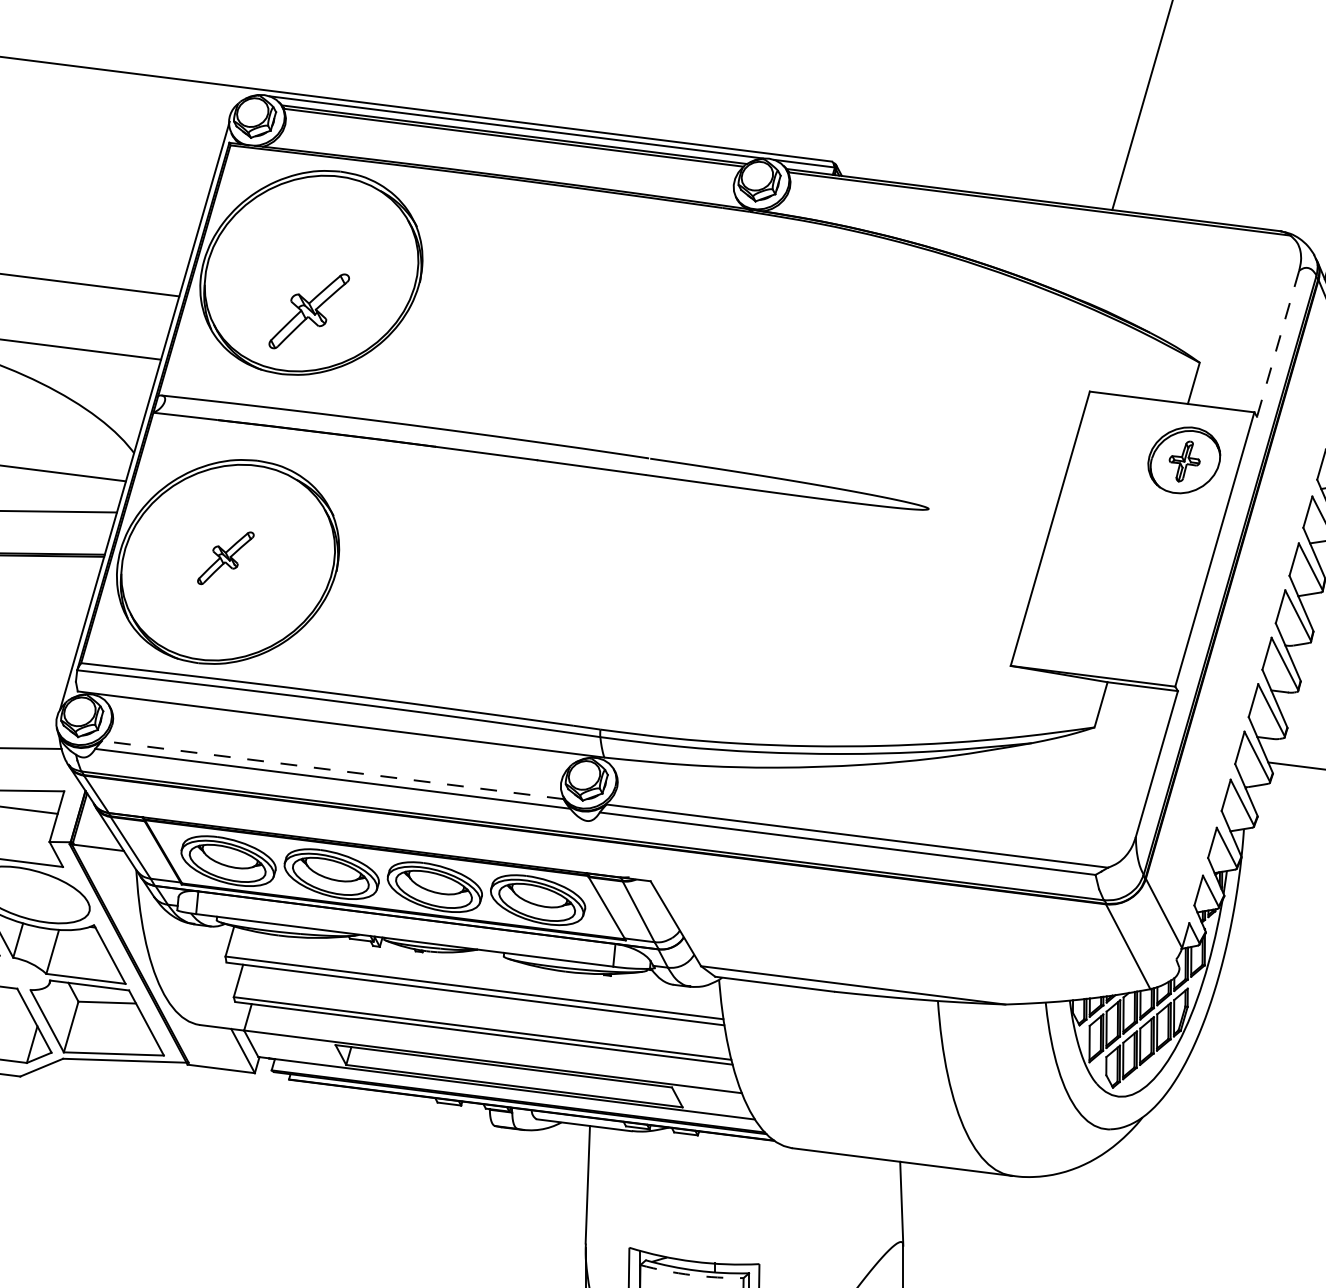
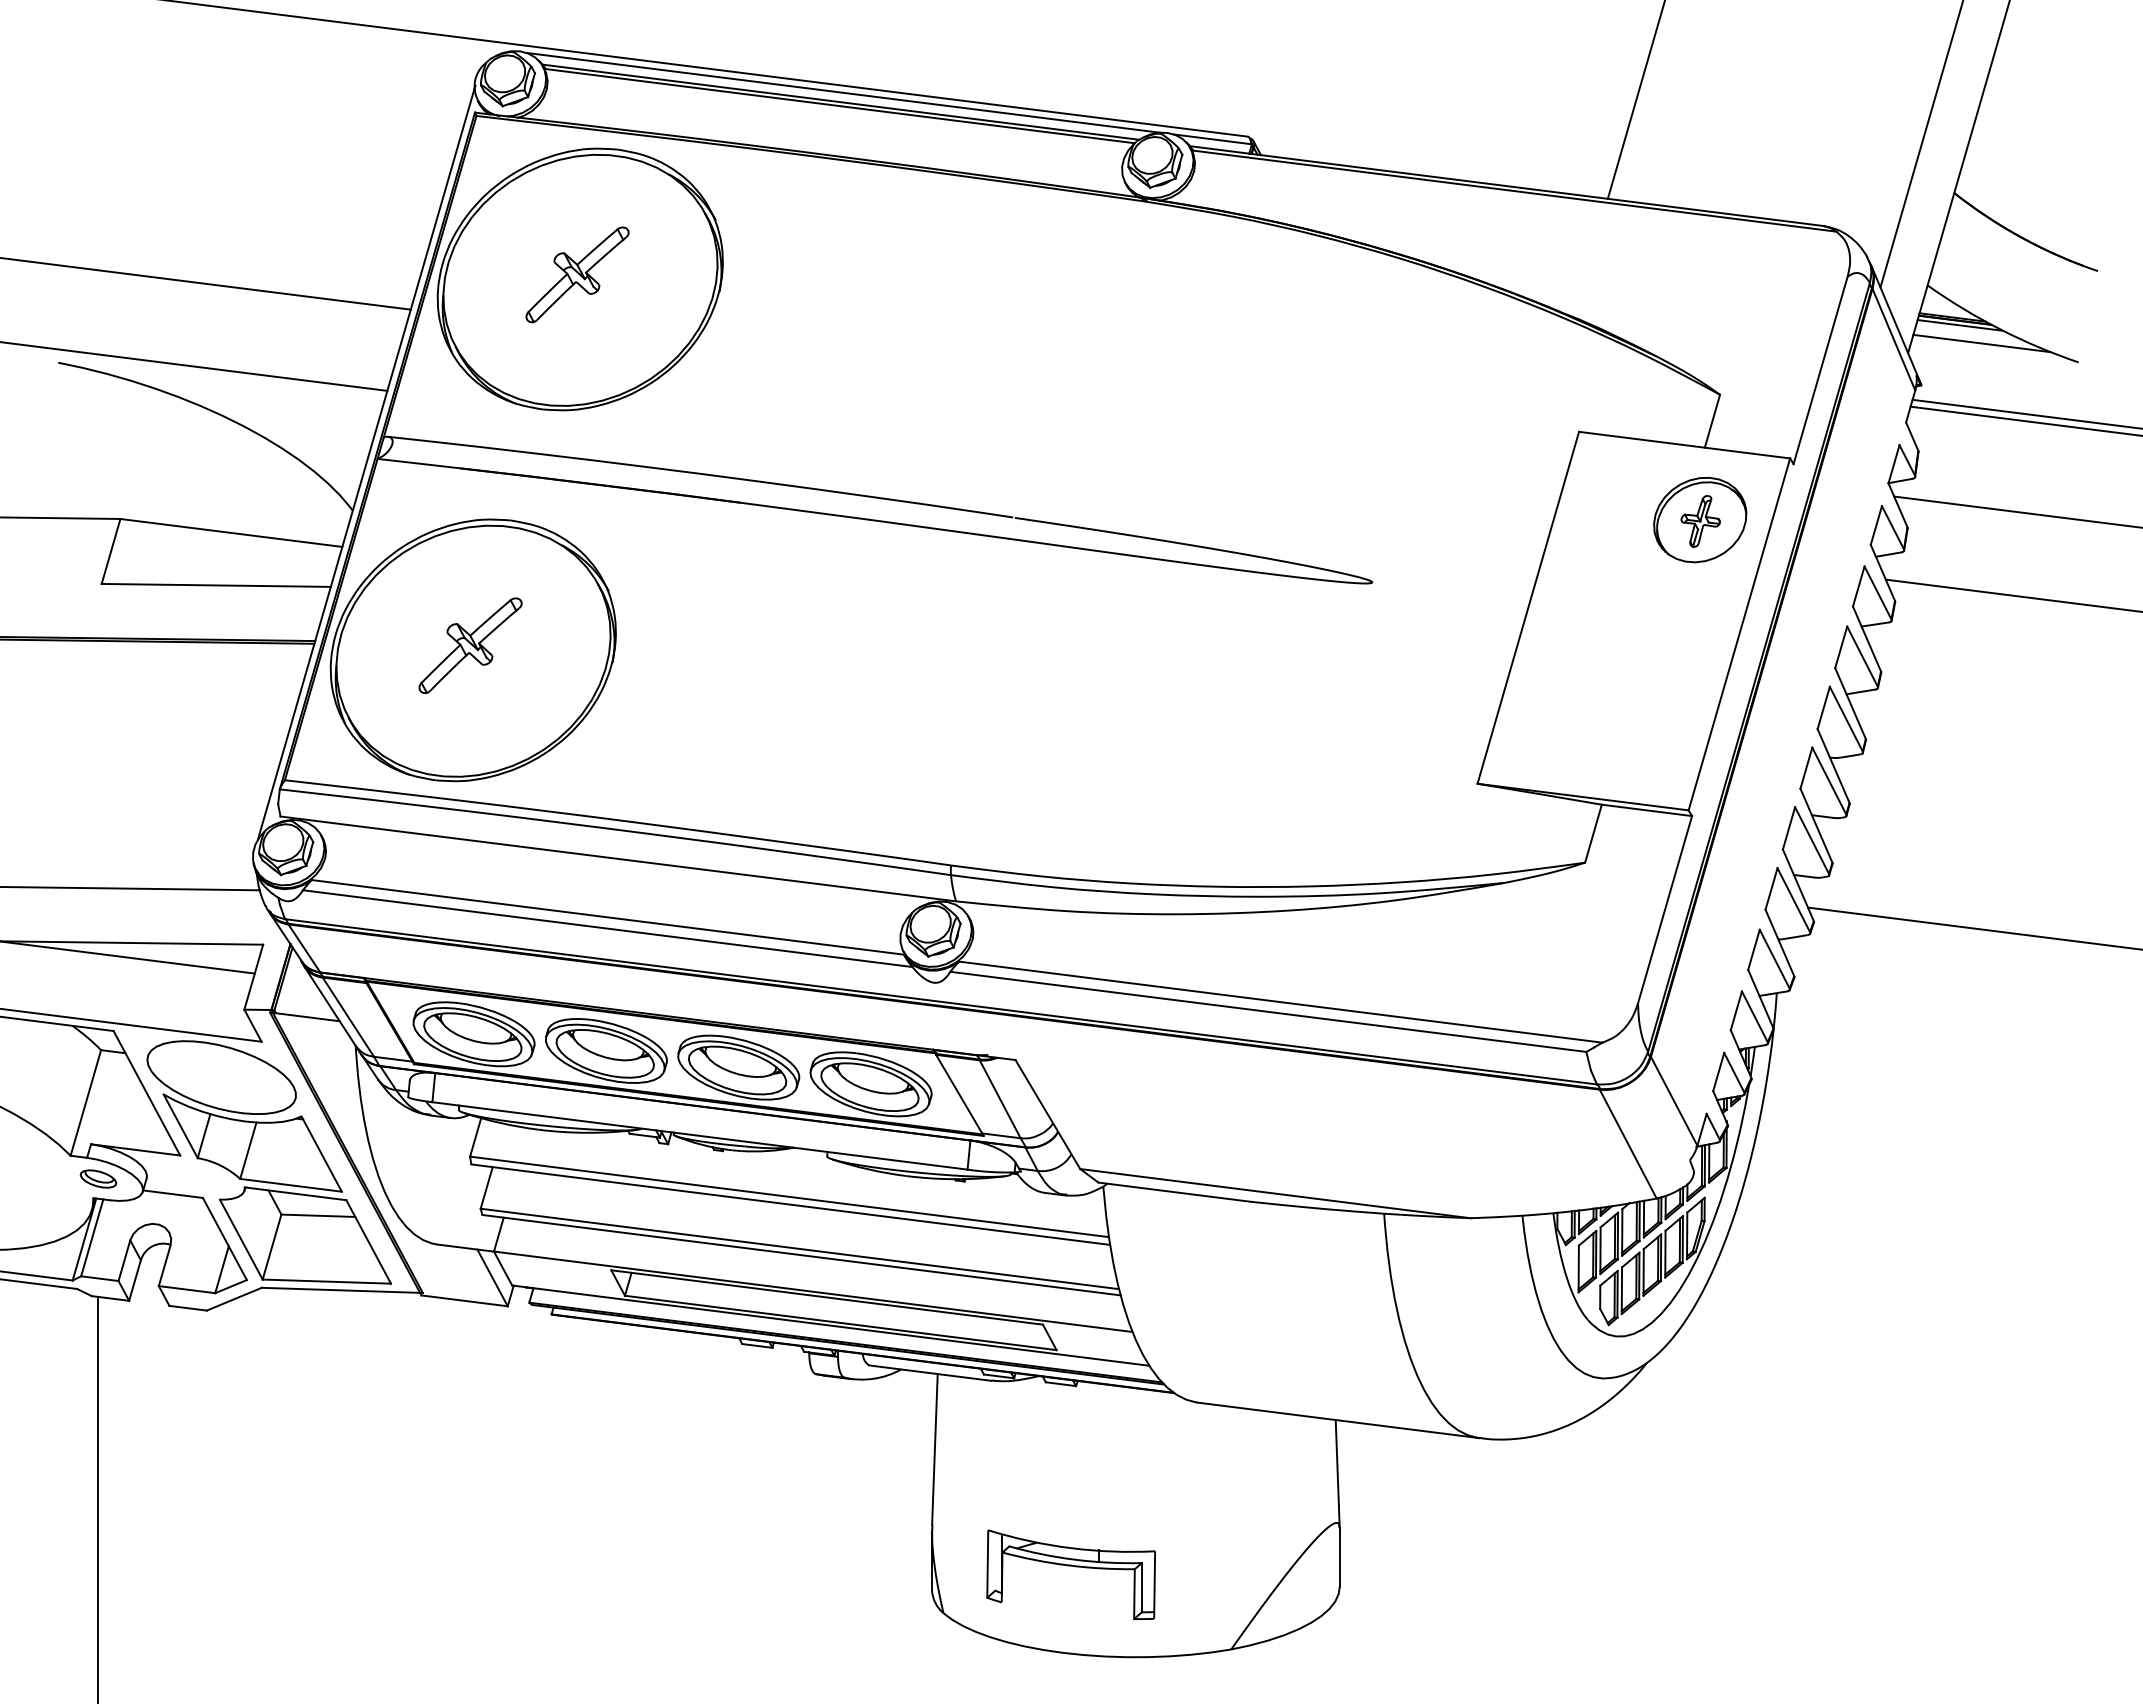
part: (309, 311) -> (577, 274), moved
line: (1278, 343) -> (1820, 370), dashed -> solid
part: (225, 558) -> (470, 645), size x1.43
line: (332, 770) -> (607, 917), dashed -> solid
arc: (691, 1275) -> (1068, 1565), dashed -> solid

